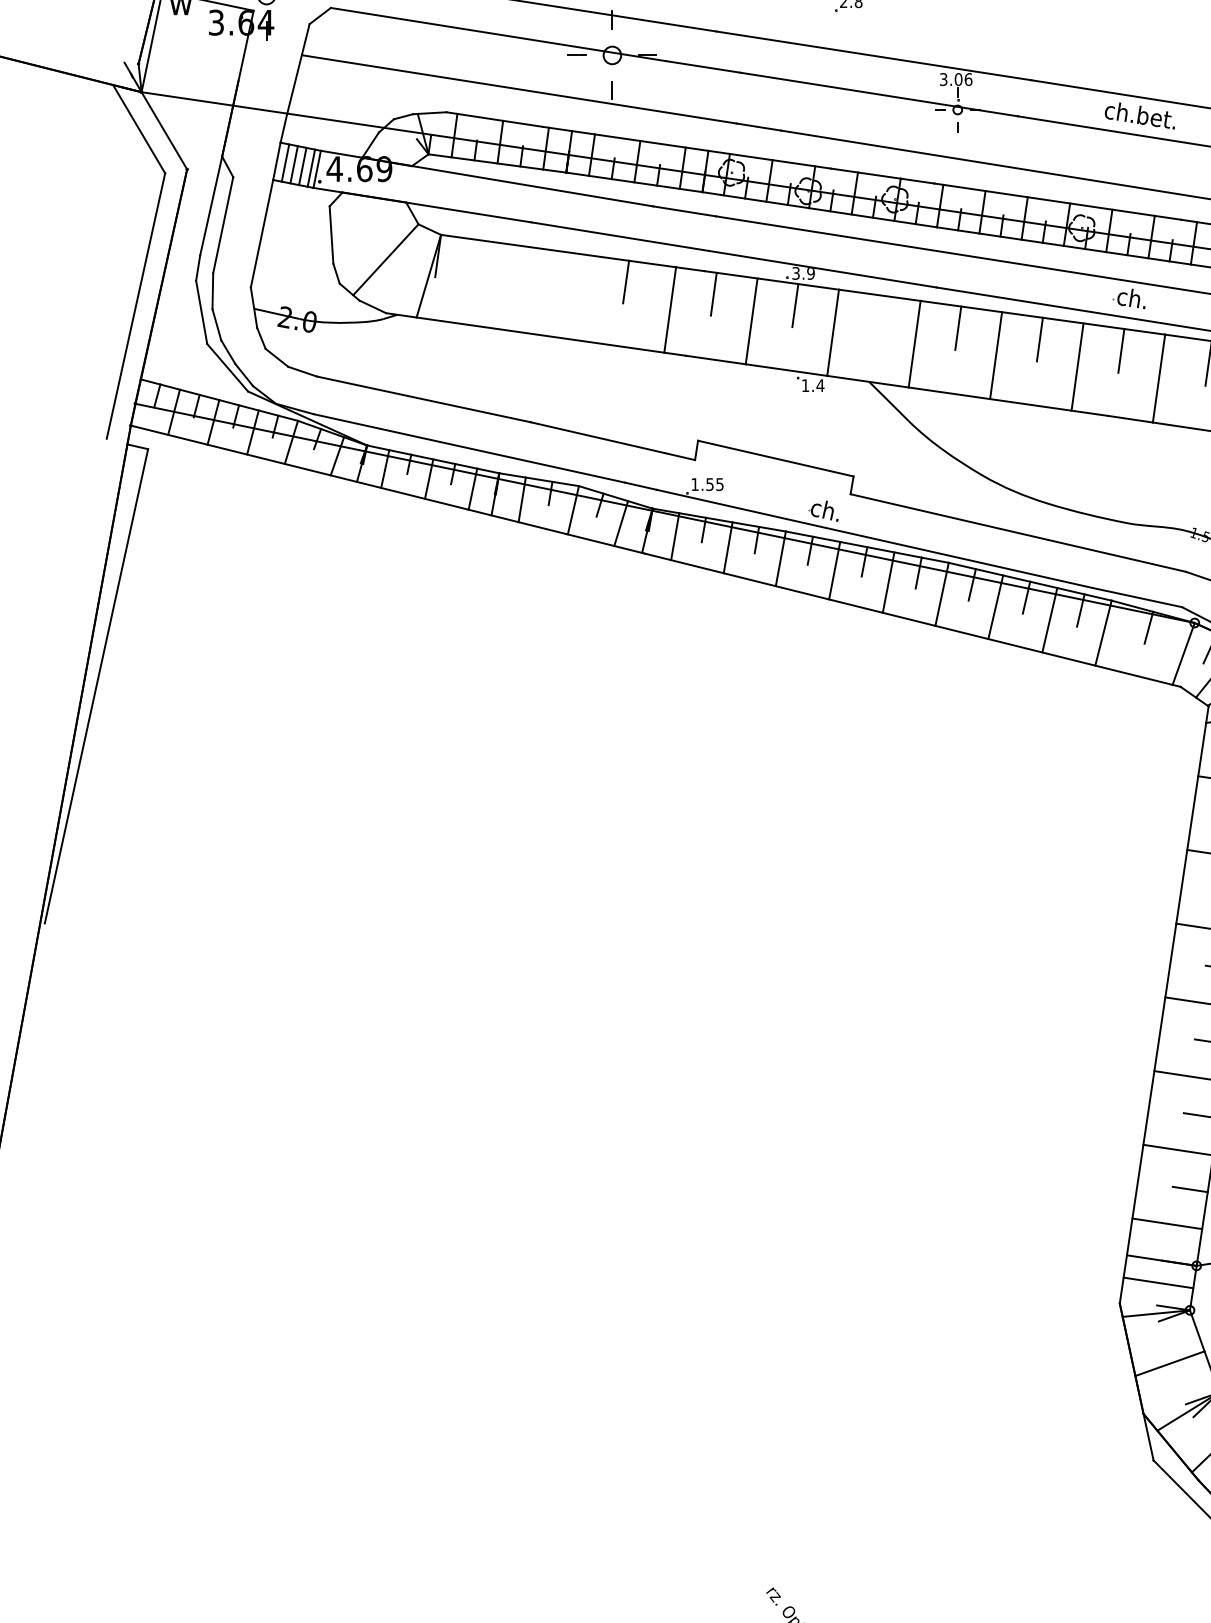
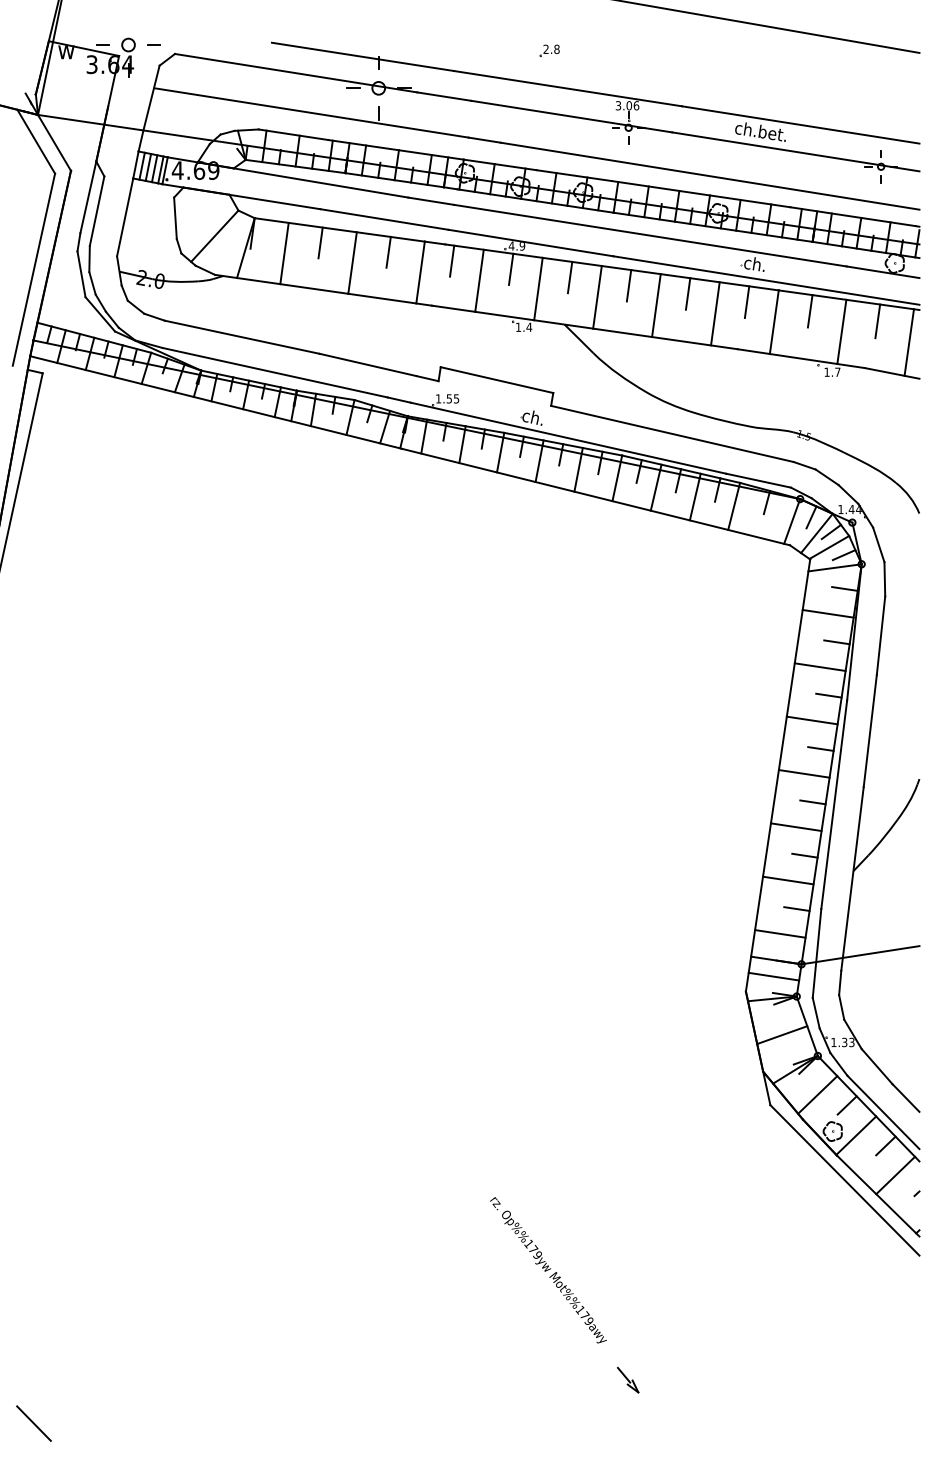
line: (531, 268) -> (320, 242), added
text: (795, 272) -> (511, 245), 3.9 -> 4.9
line: (482, 283) -> (284, 253), added
line: (576, 296) -> (352, 262), added
line: (876, 316) -> (569, 277), added

